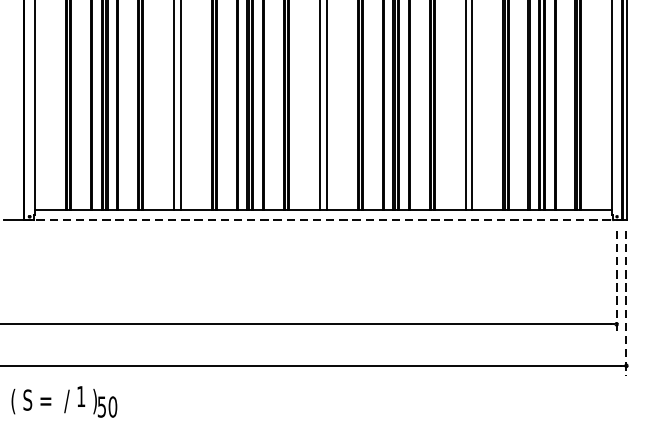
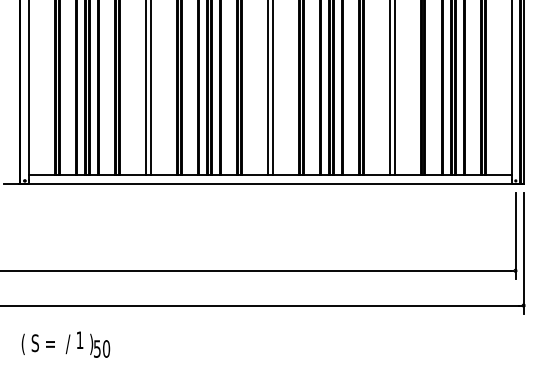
line: (322, 219) -> (269, 183), dashed -> solid
line: (616, 283) -> (515, 236), dashed -> solid
line: (626, 303) -> (523, 253), dashed -> solid
text: (63, 401) -> (65, 344), moved

